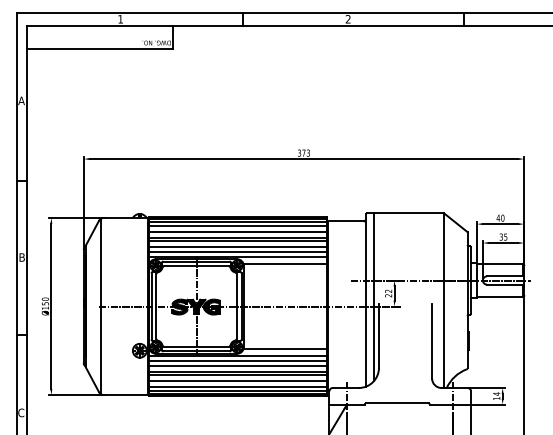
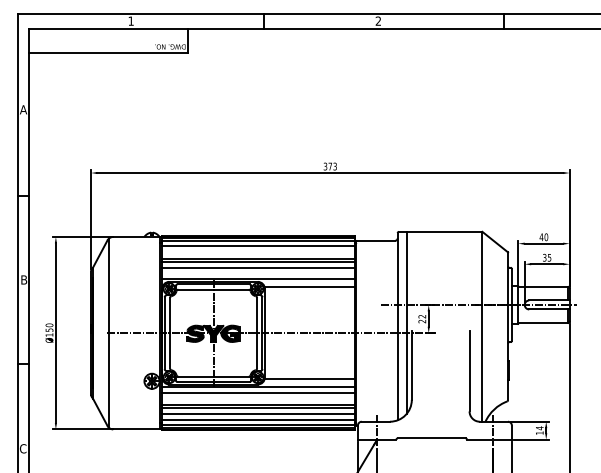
line: (238, 232) -> (259, 252), removed
line: (238, 251) -> (259, 273), removed
line: (238, 366) -> (259, 398), removed

